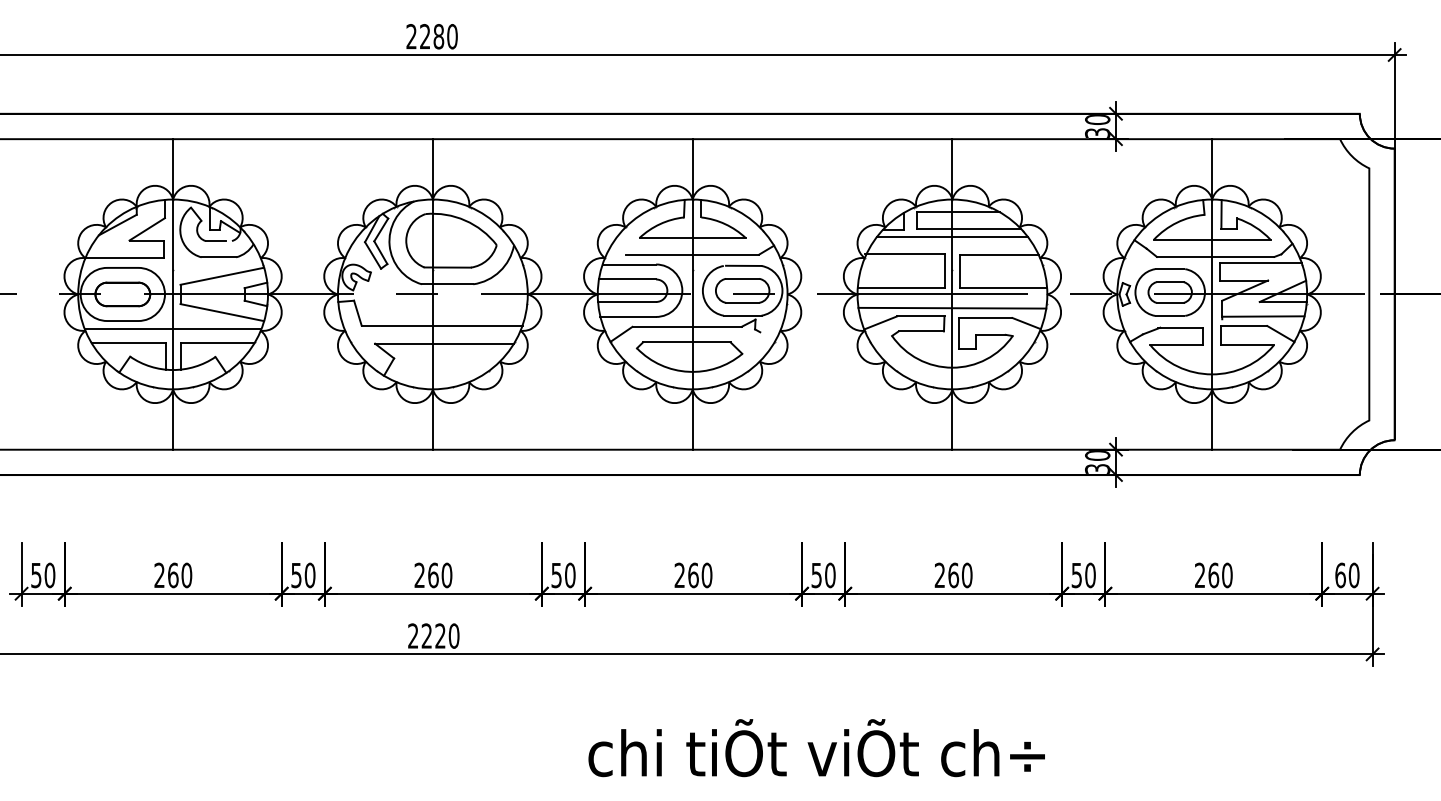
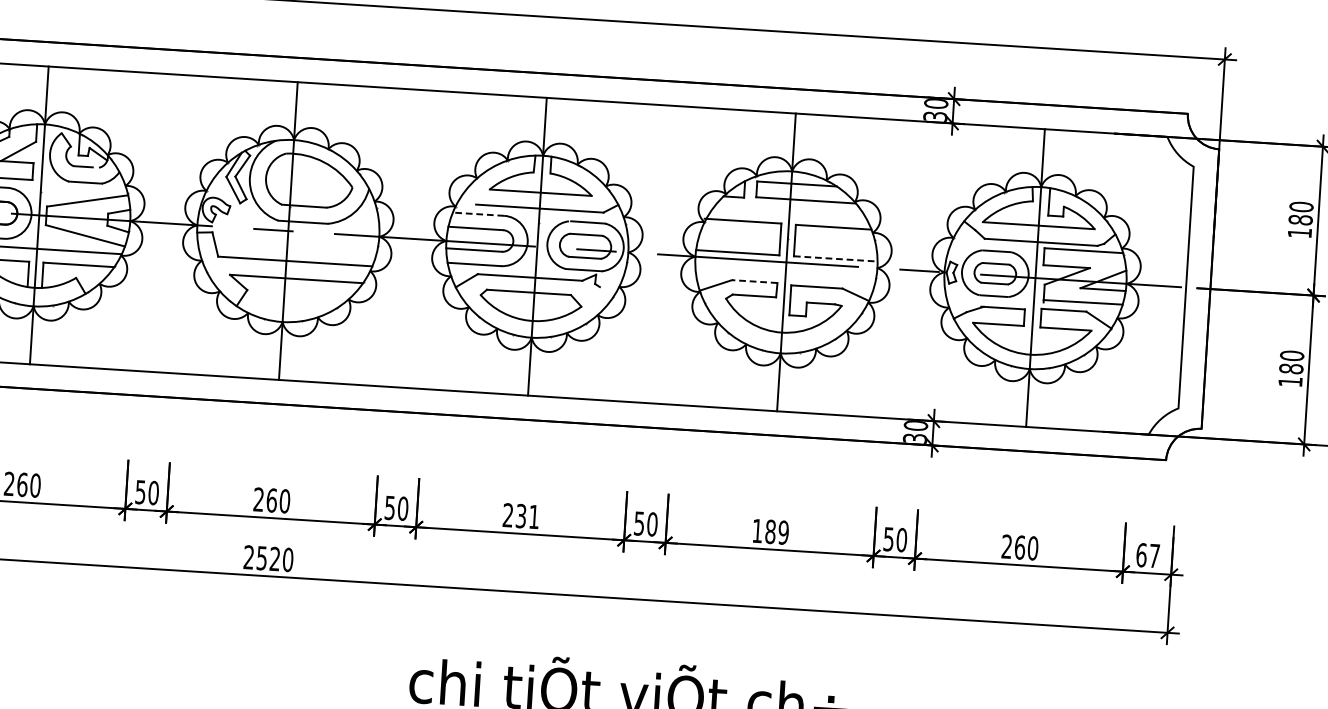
line: (952, 237) -> (789, 207), removed
line: (629, 264) -> (478, 214), solid -> dashed
line: (1003, 287) -> (835, 258), solid -> dashed
line: (952, 307) -> (785, 274), removed
line: (920, 316) -> (754, 281), solid -> dashed
text: (700, 575) -> (527, 516), 260 -> 231
text: (953, 575) -> (770, 531), 260 -> 189
text: (1353, 575) -> (1153, 556), 60 -> 67
text: (426, 635) -> (261, 557), 2220 -> 2520

